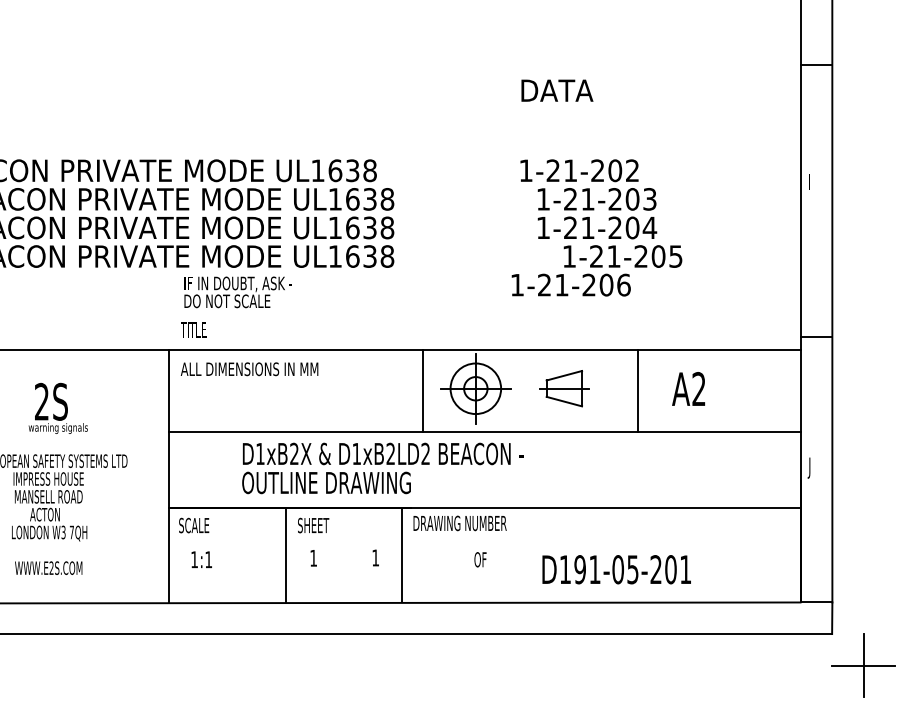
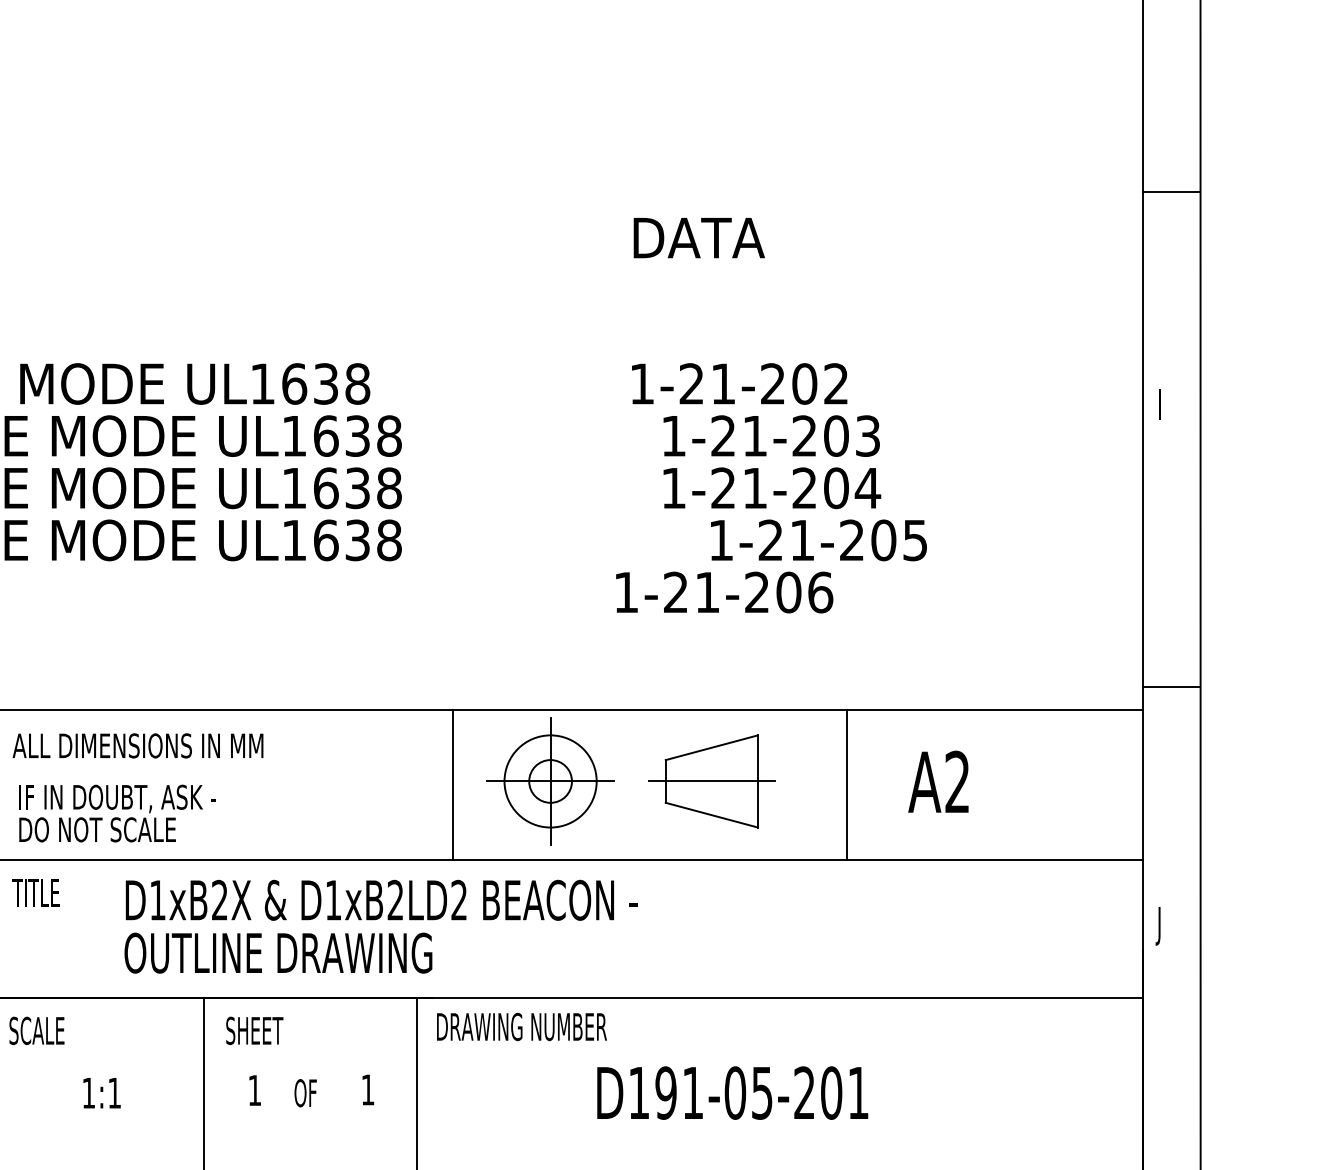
text: (237, 292) -> (116, 813), moved
text: (193, 329) -> (35, 892), moved
part: (564, 388) -> (712, 780), size x1.43
text: (201, 559) -> (101, 1092), moved
text: (480, 559) -> (305, 1092), moved
text: (616, 569) -> (732, 1092), moved

